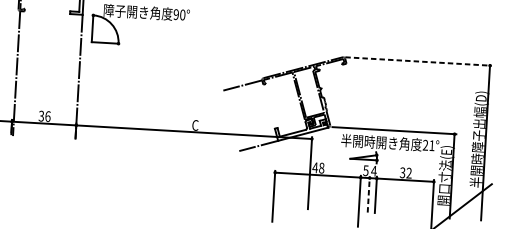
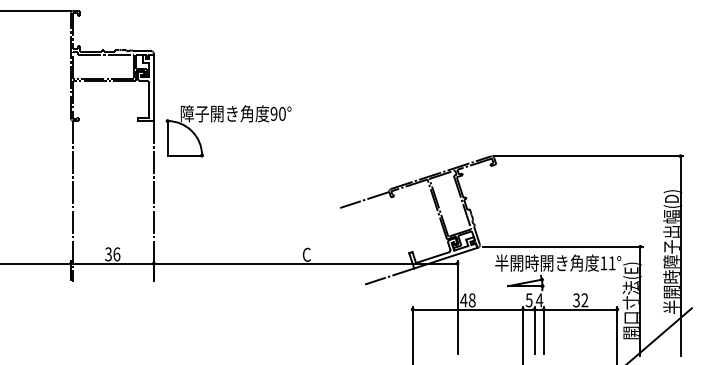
line: (419, 61) -> (589, 156), dashed -> solid
text: (425, 145) -> (603, 263), 21° -> 11°
line: (368, 194) -> (534, 330), dashed -> solid

